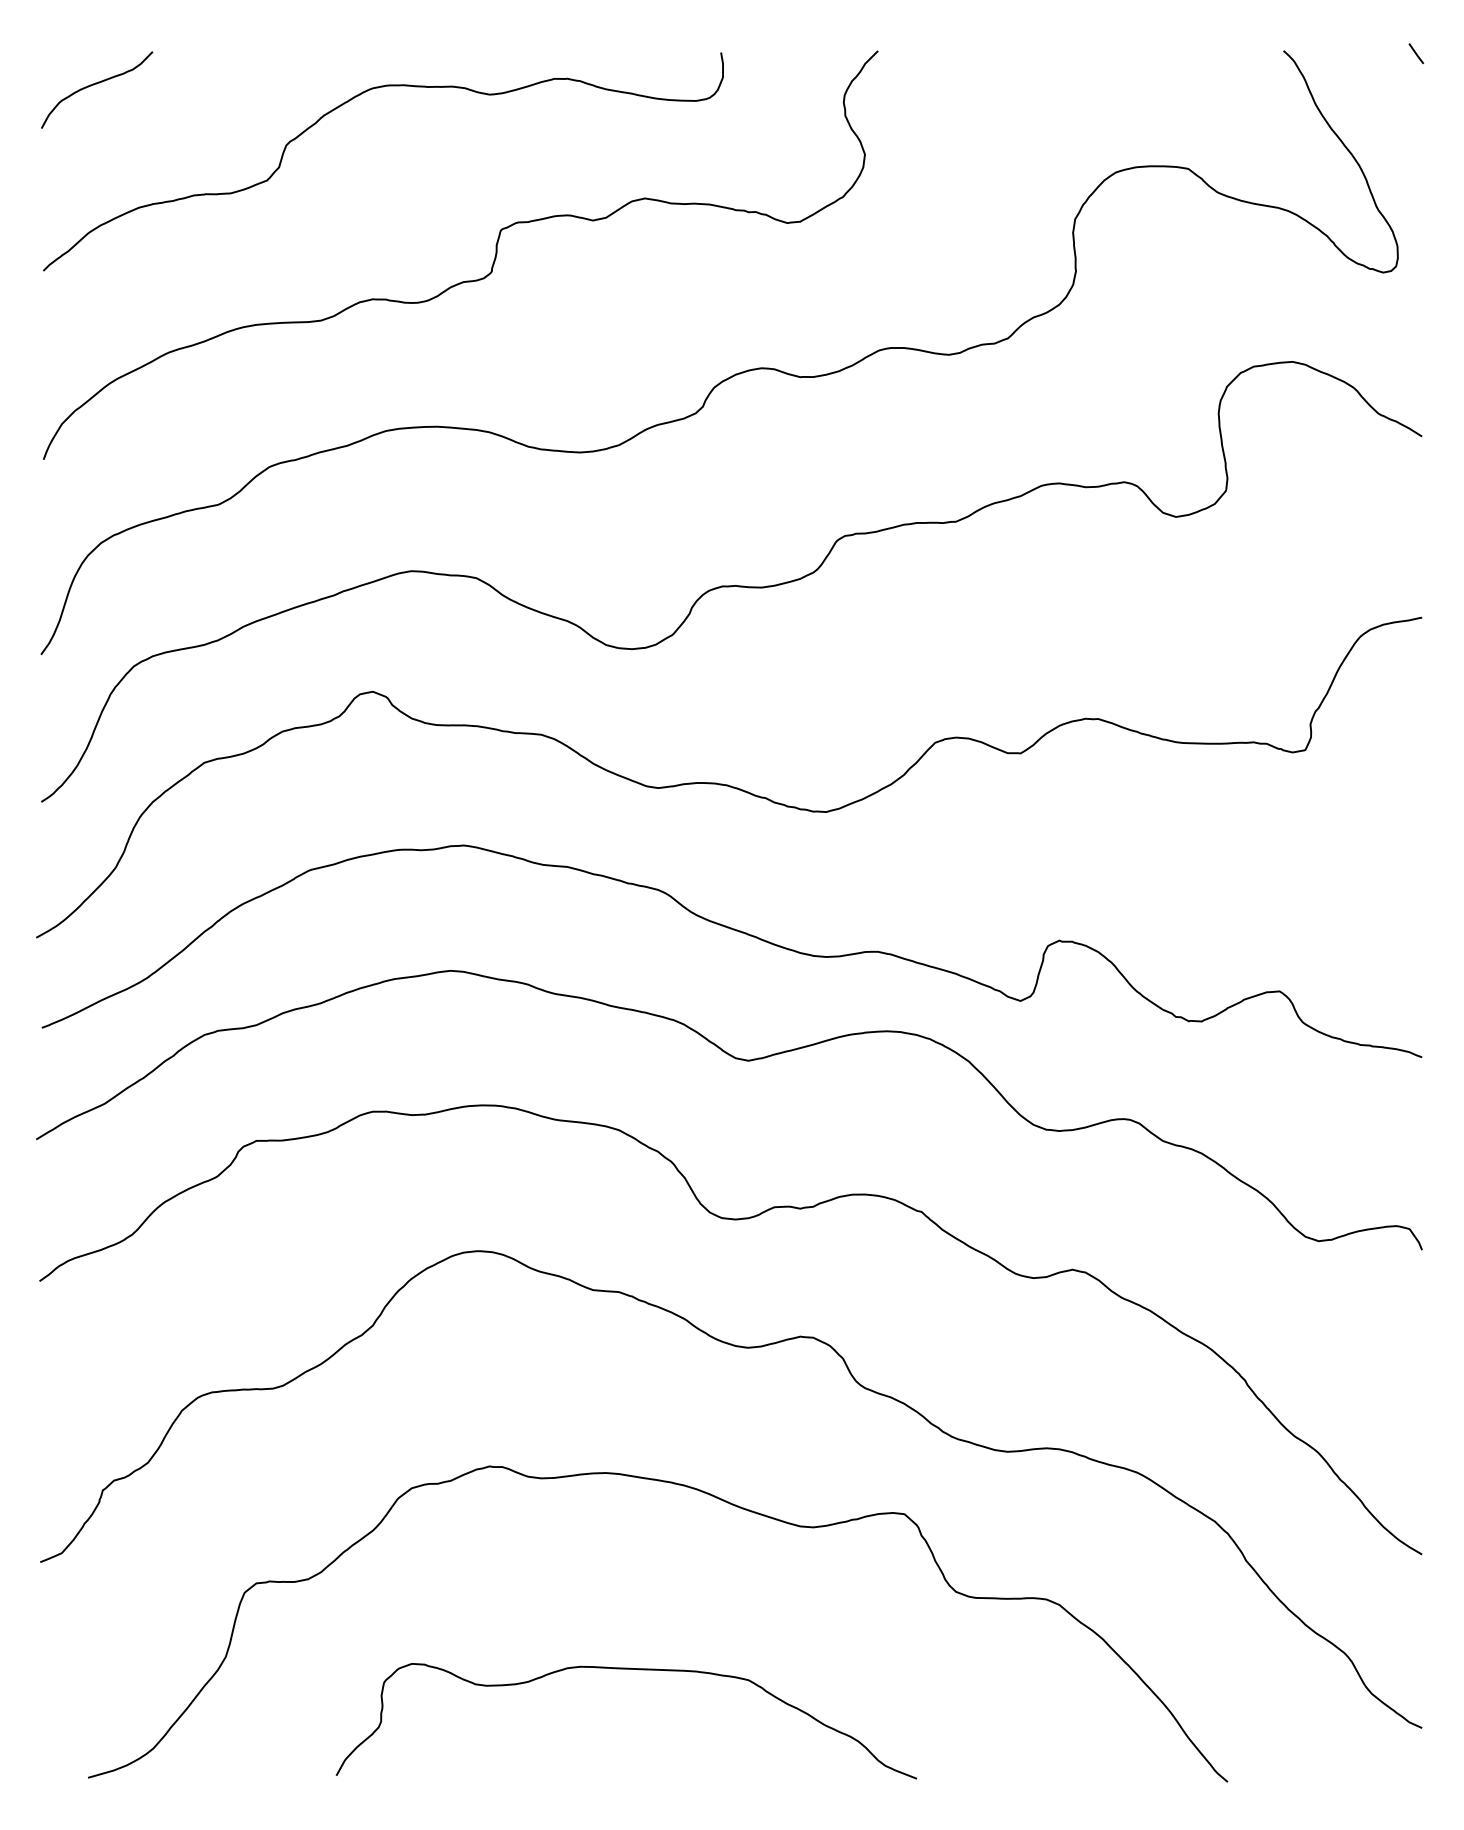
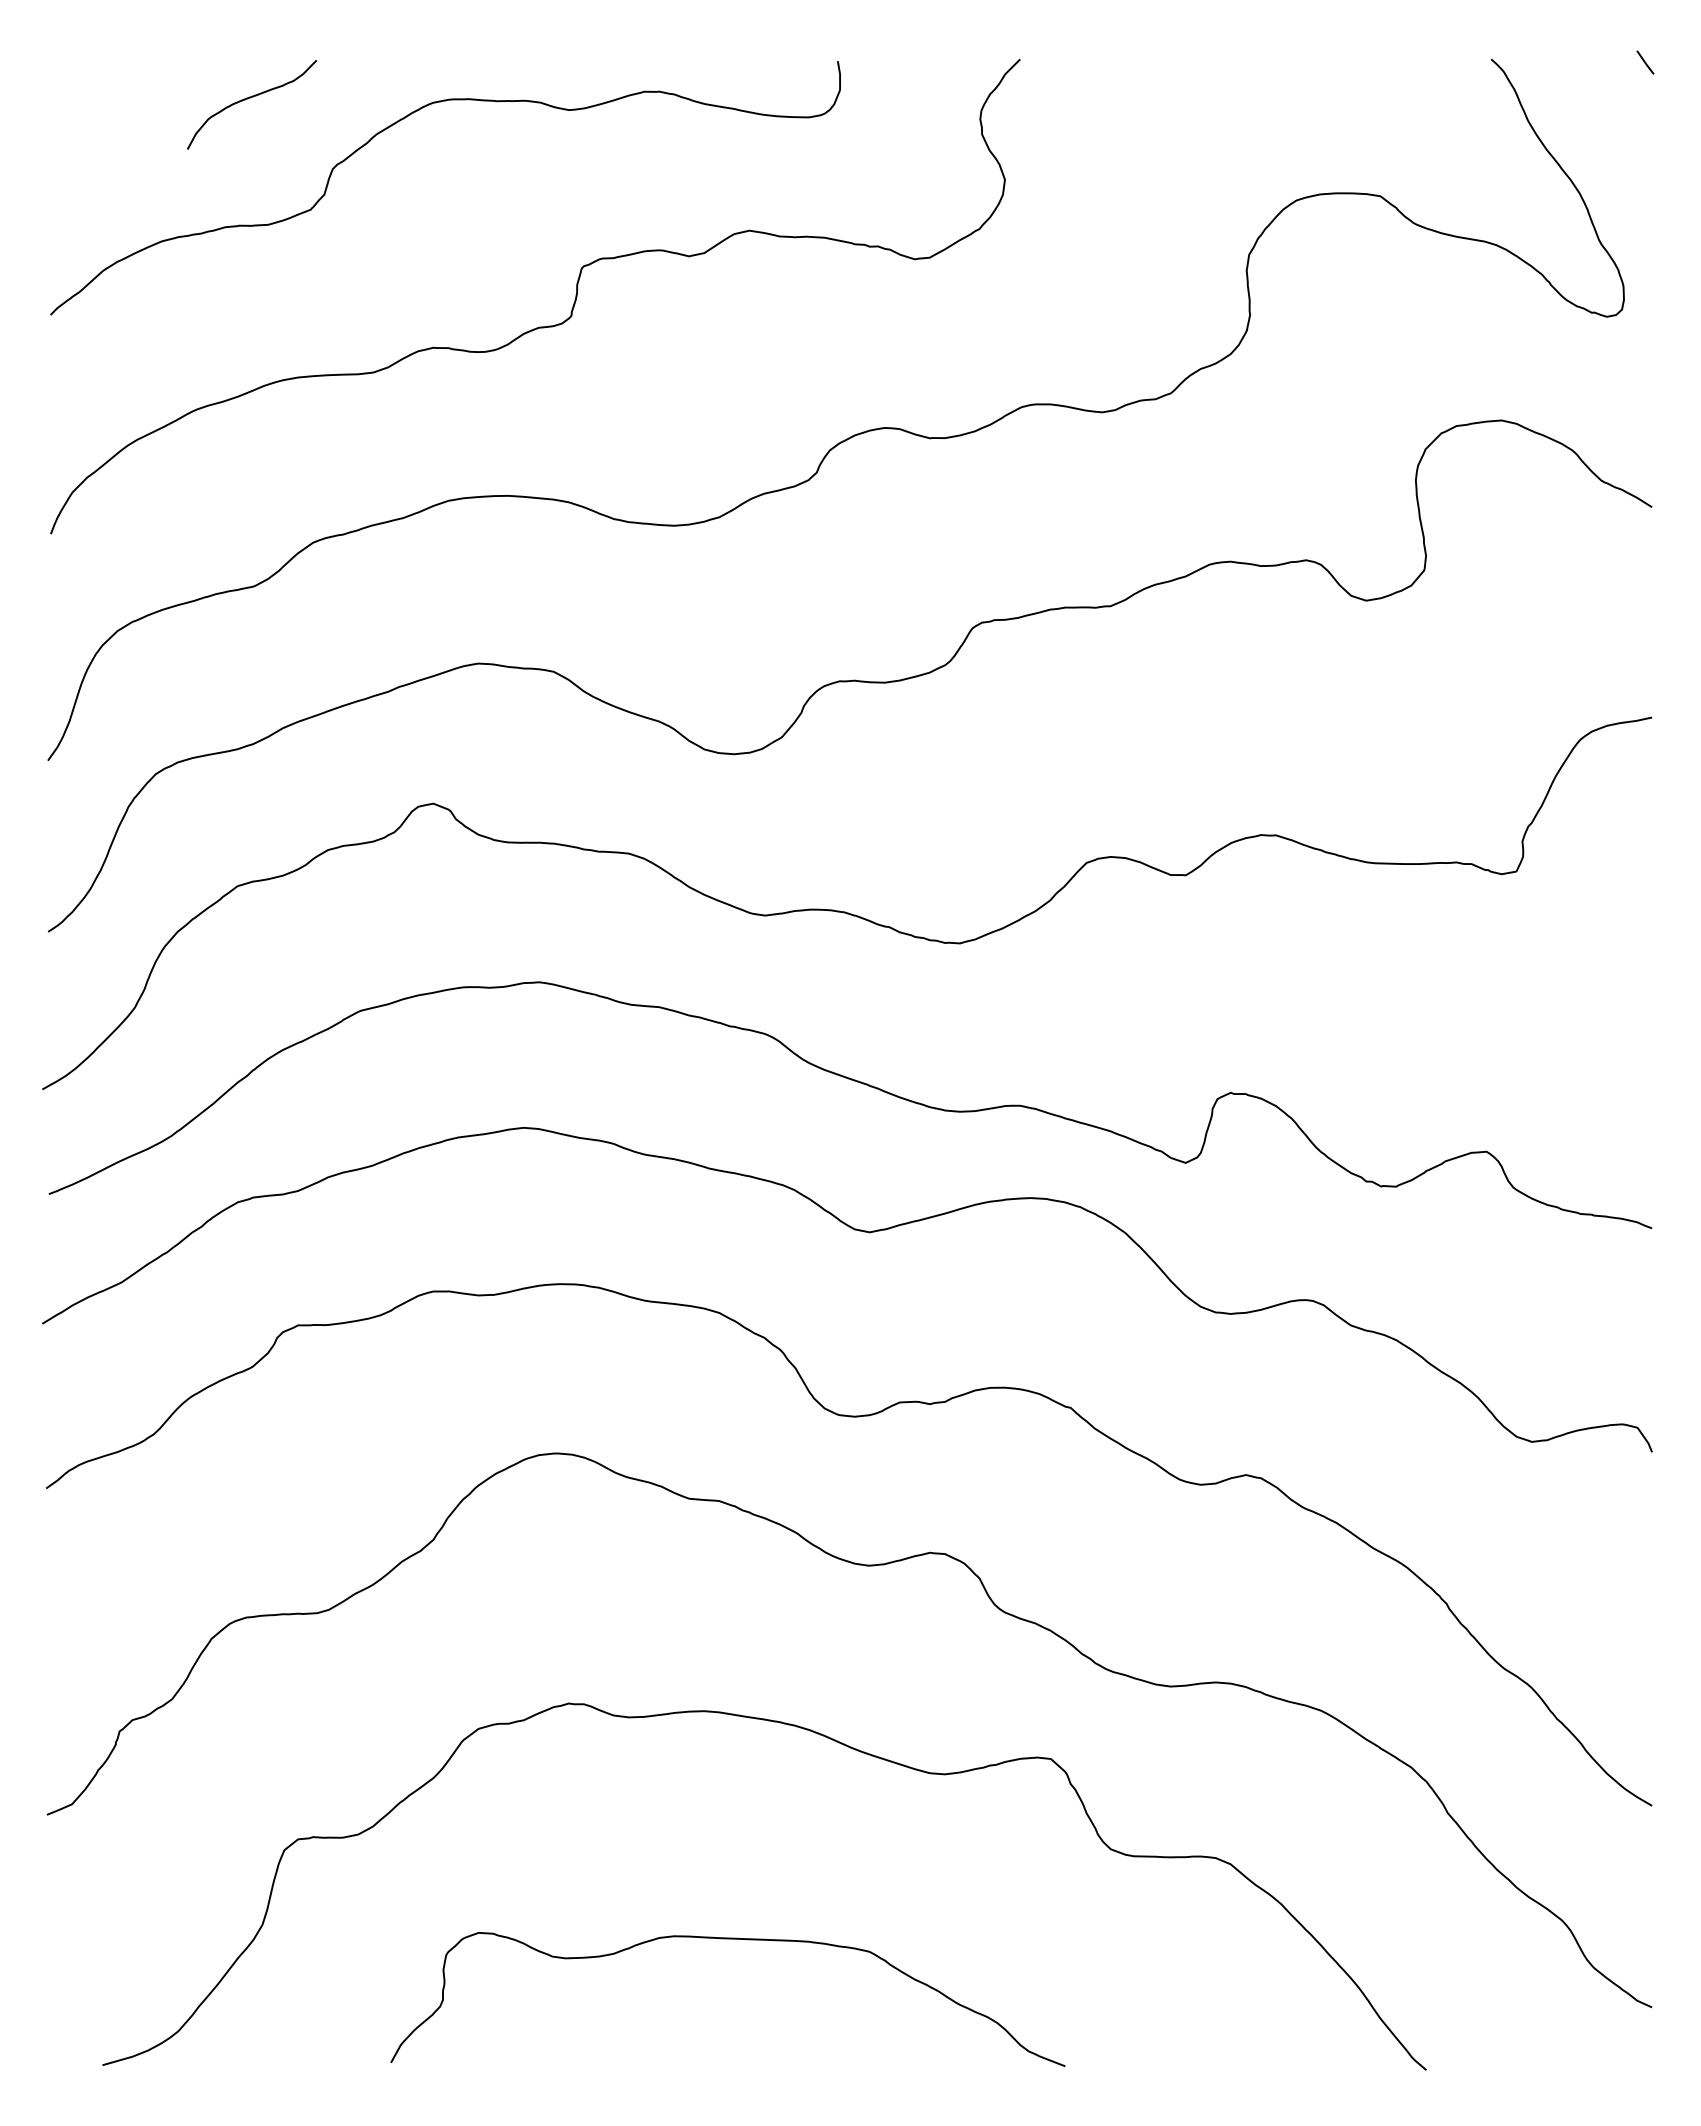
curve: (95, 84) -> (250, 98), moved

